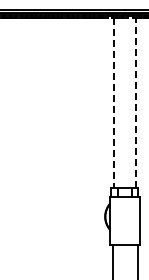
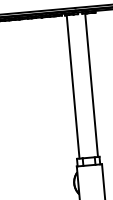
line: (136, 102) -> (91, 84), dashed -> solid
line: (114, 103) -> (73, 87), dashed -> solid

